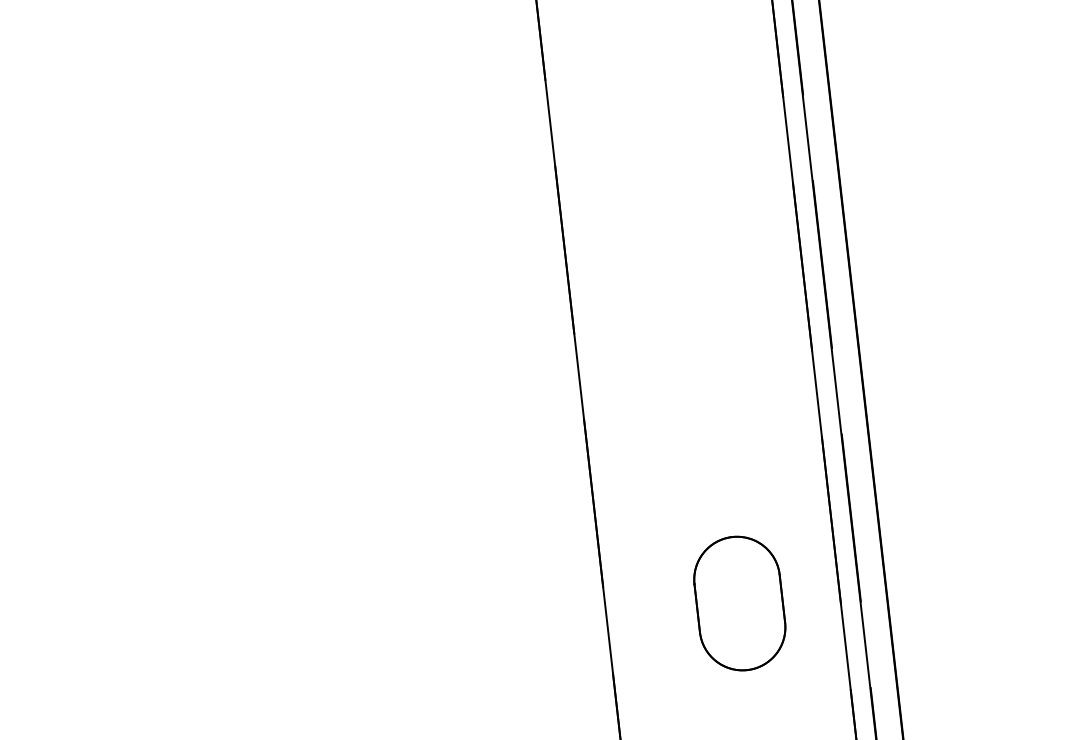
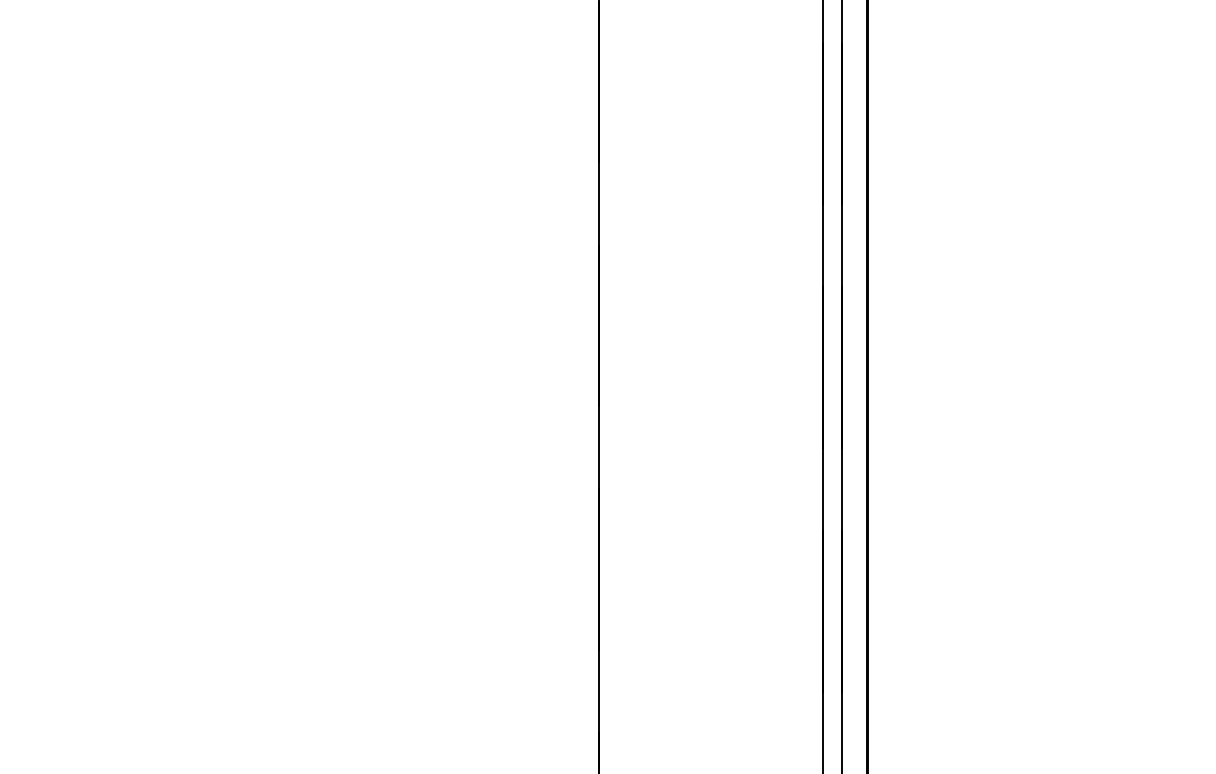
part: (739, 603) -> (726, 680), removed

